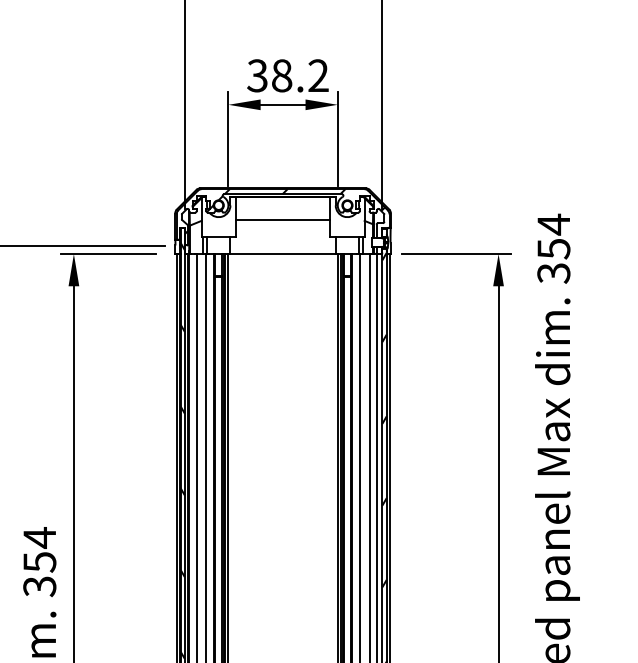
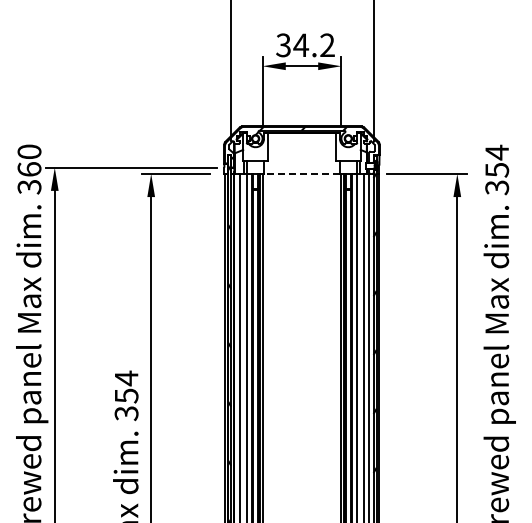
text: (282, 76) -> (301, 45), 38.2 -> 34.2
line: (282, 220) -> (301, 149), removed
line: (282, 253) -> (301, 173), solid -> dashed

